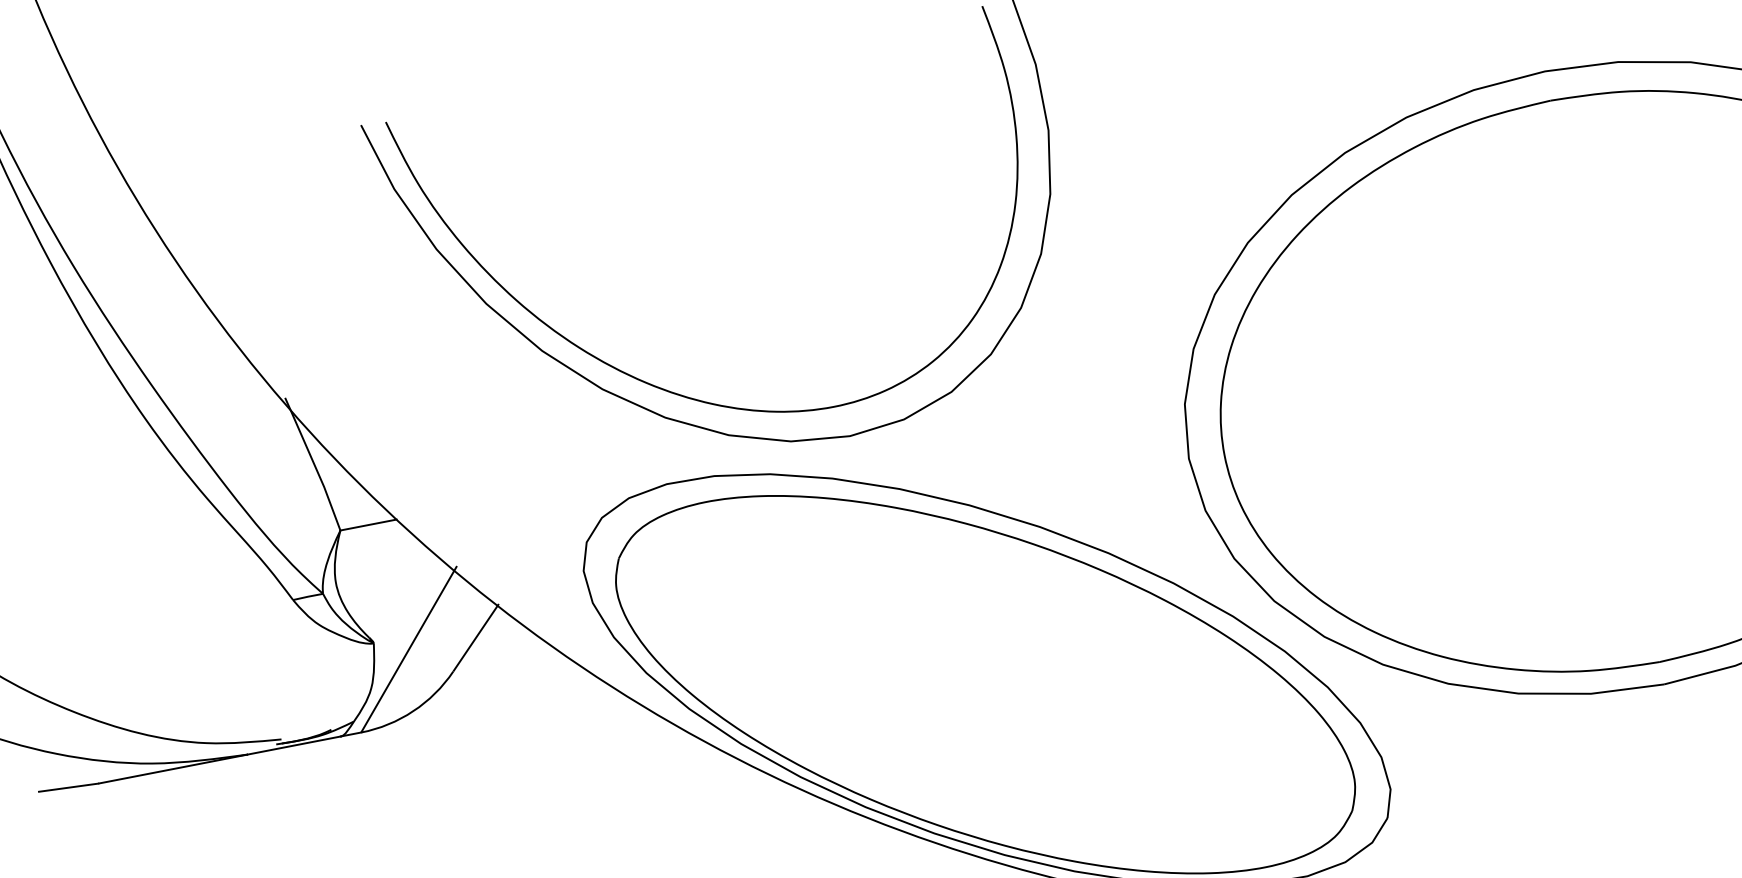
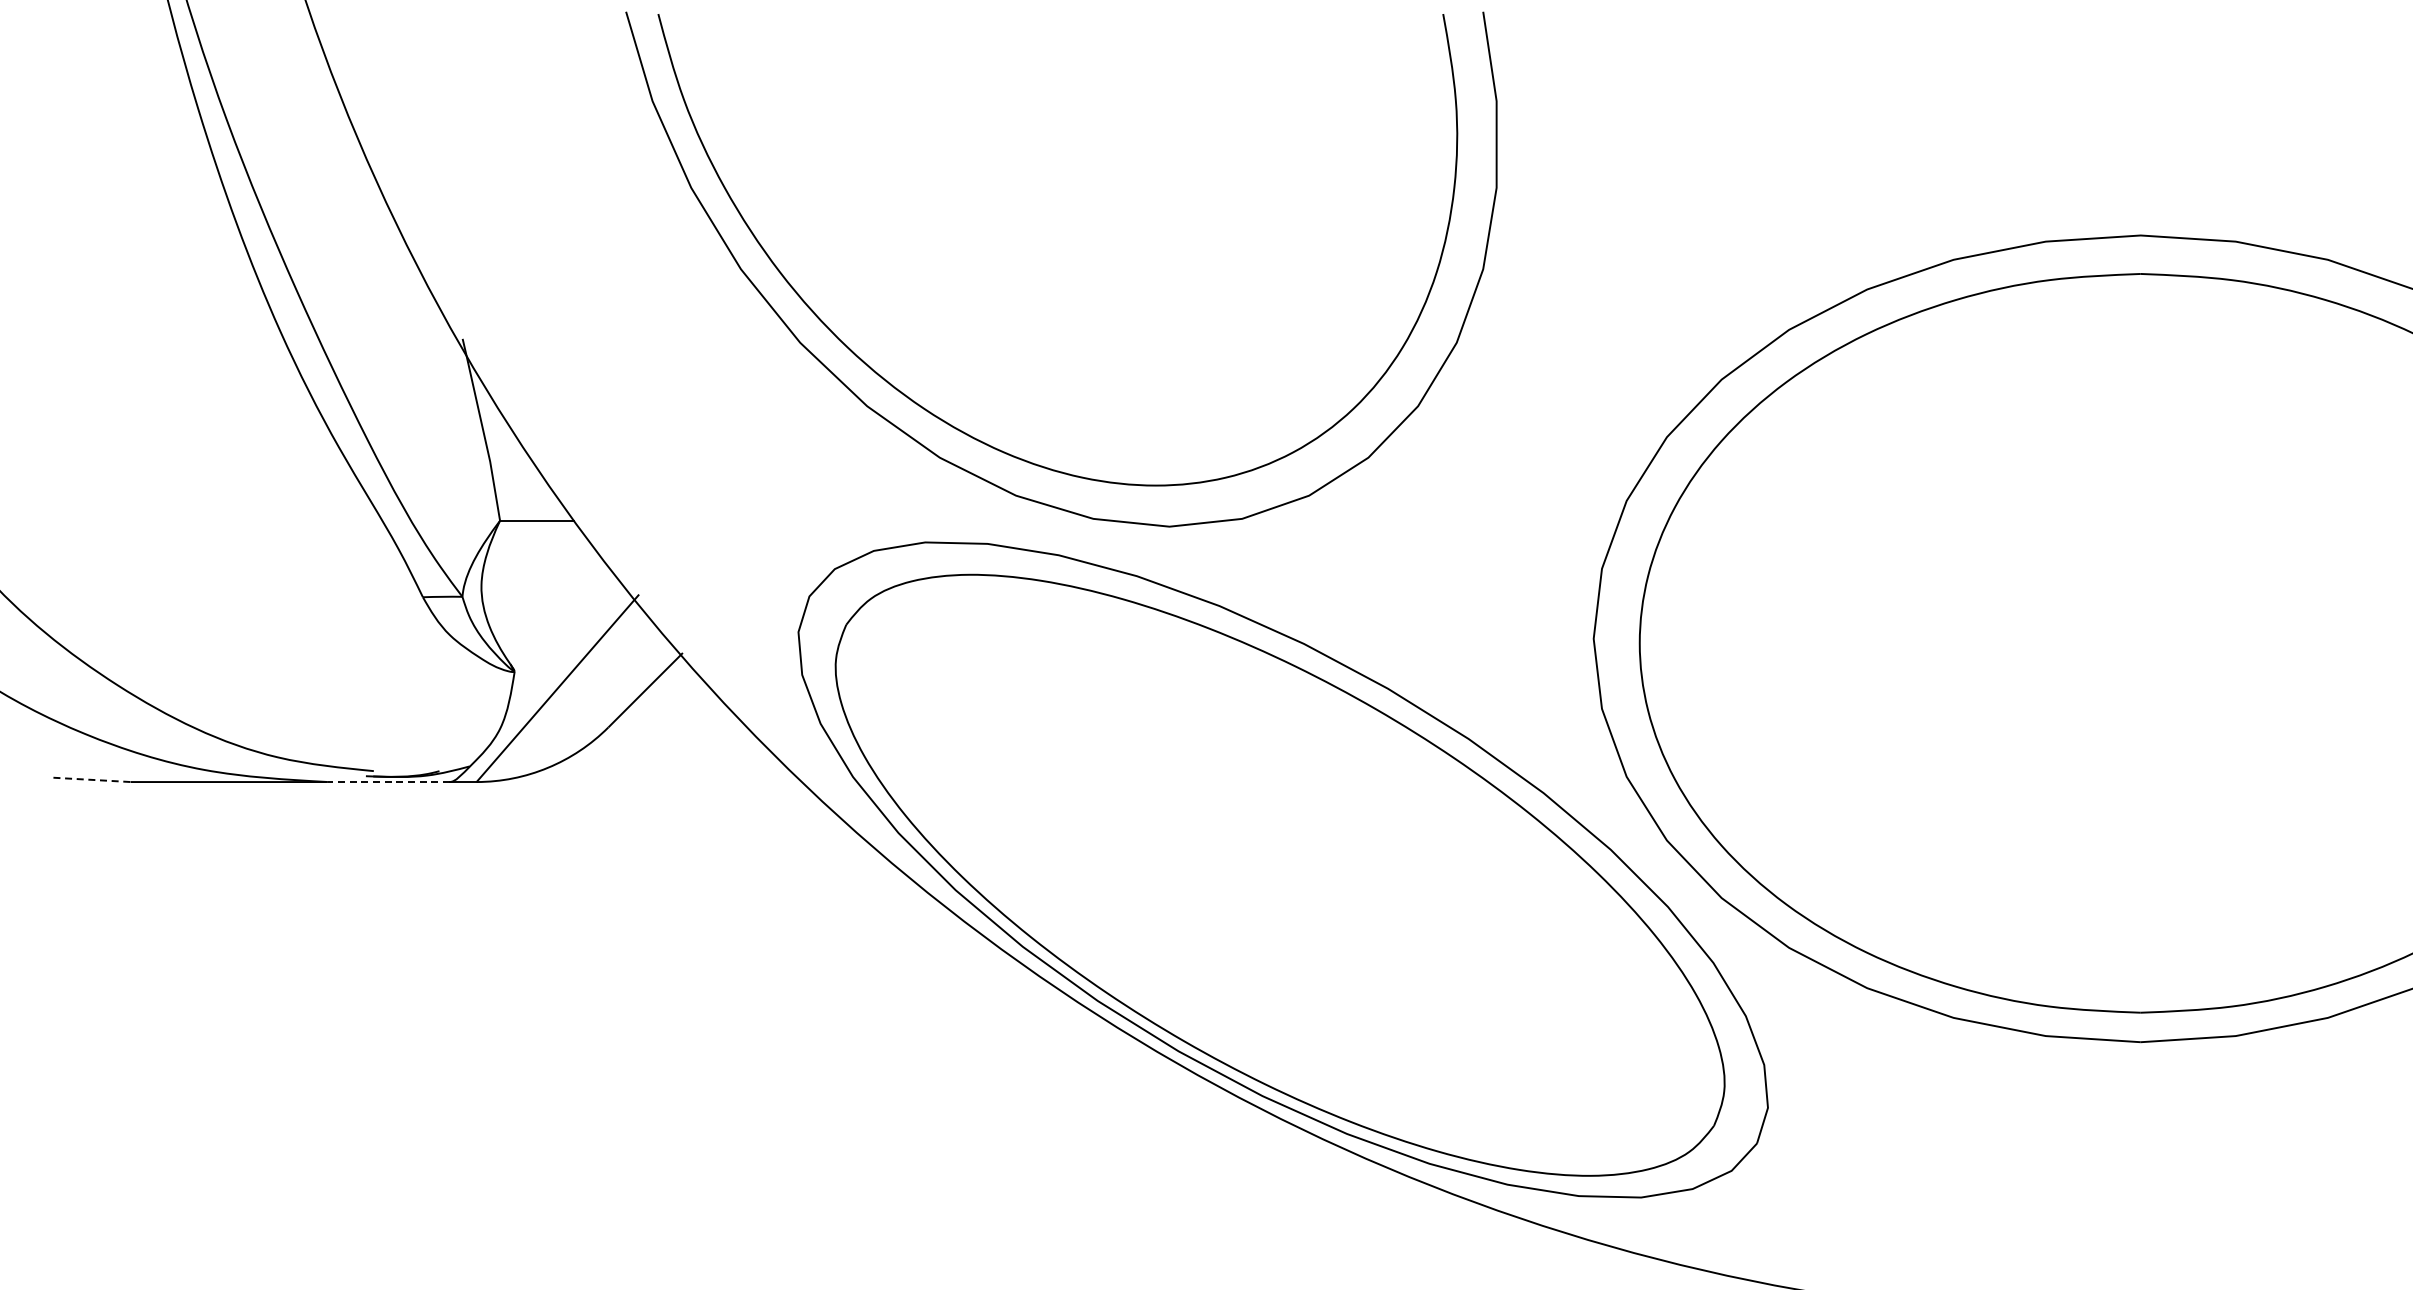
line: (294, 745) -> (388, 782), solid -> dashed
line: (68, 787) -> (92, 779), solid -> dashed

